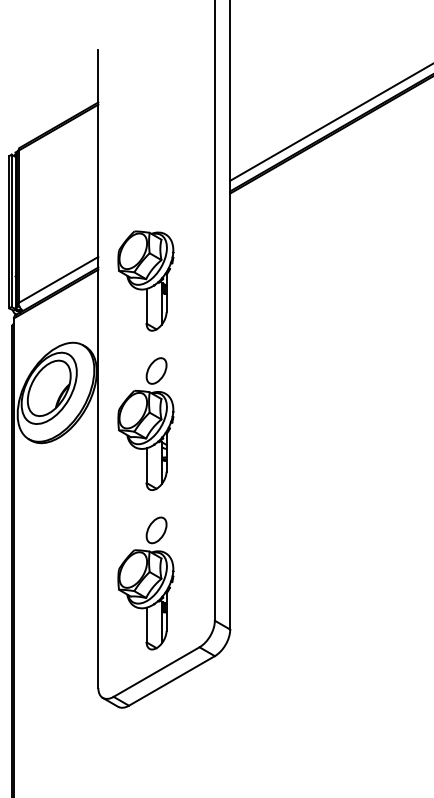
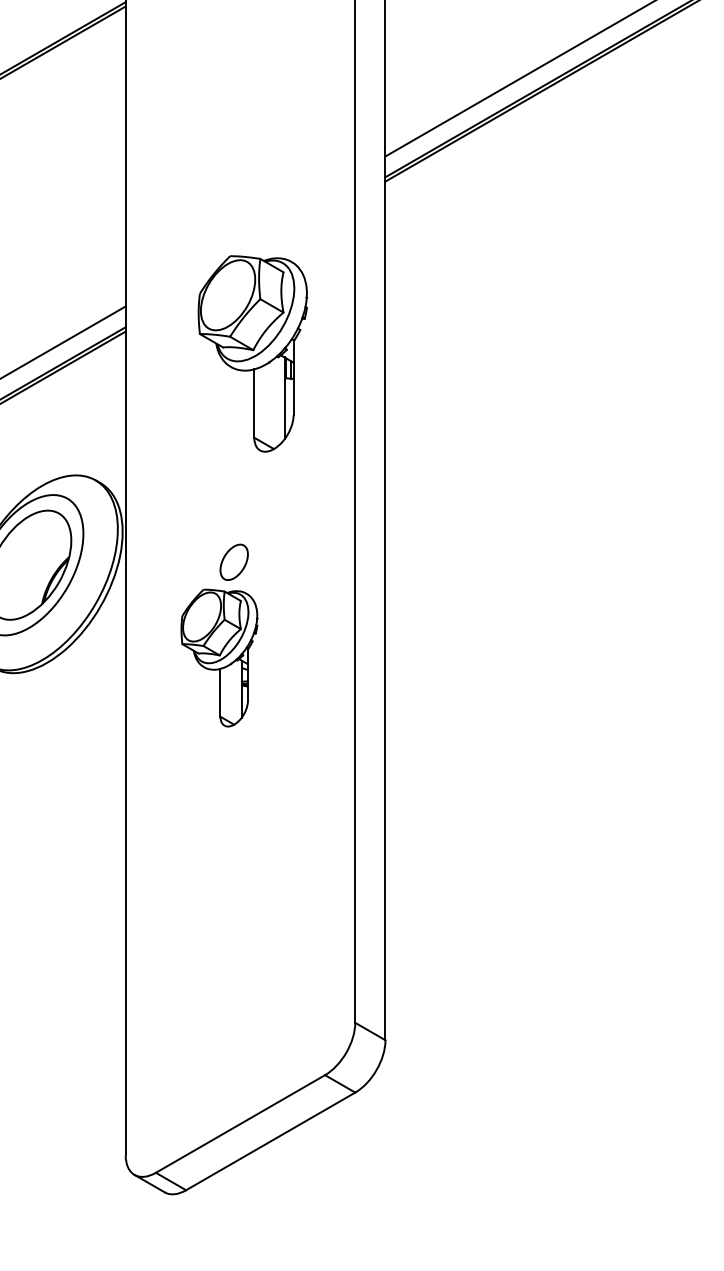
part: (145, 280) -> (252, 352), moved
part: (145, 423) -> (218, 634), size x0.7
part: (145, 583) -> (218, 949), removed

